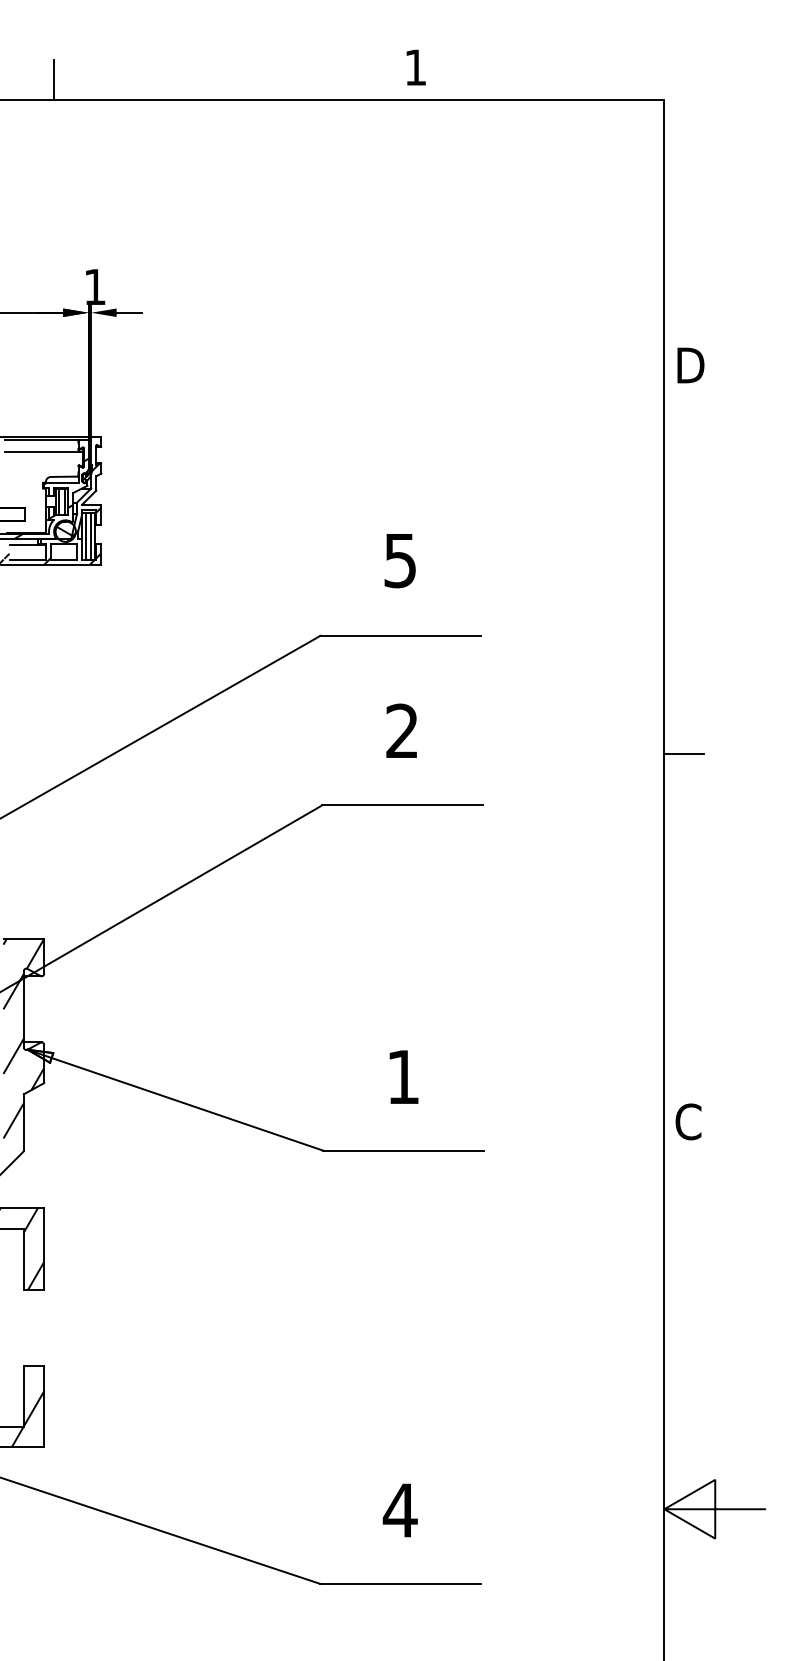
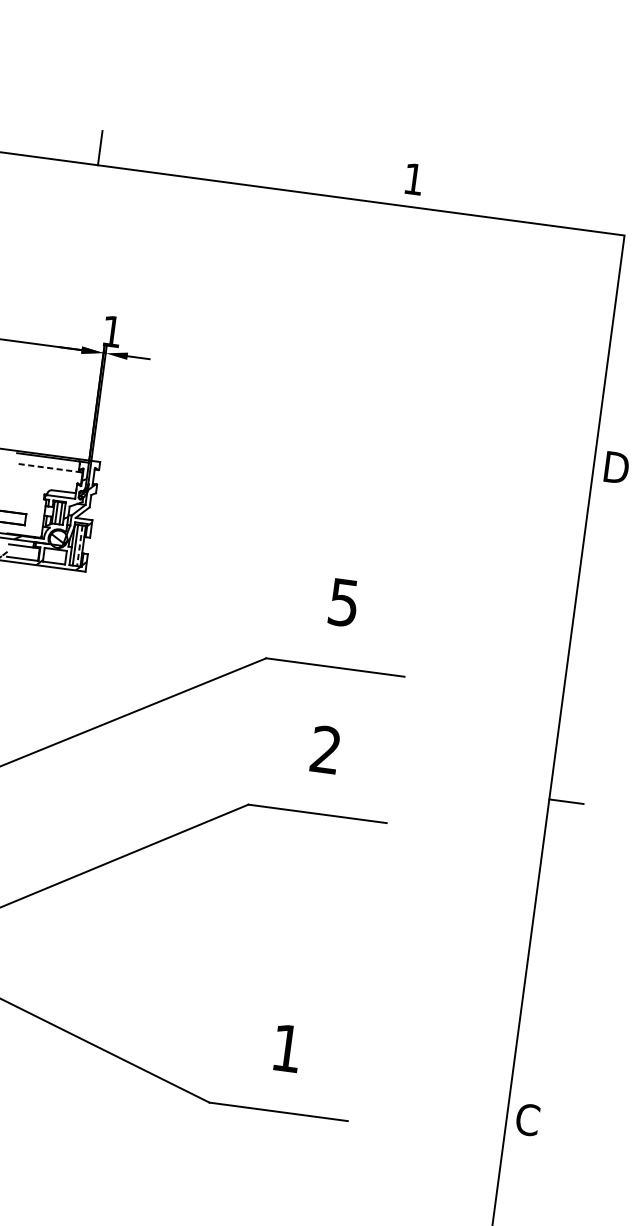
line: (43, 452) -> (48, 468), solid -> dashed
line: (90, 536) -> (79, 546), solid -> dashed

